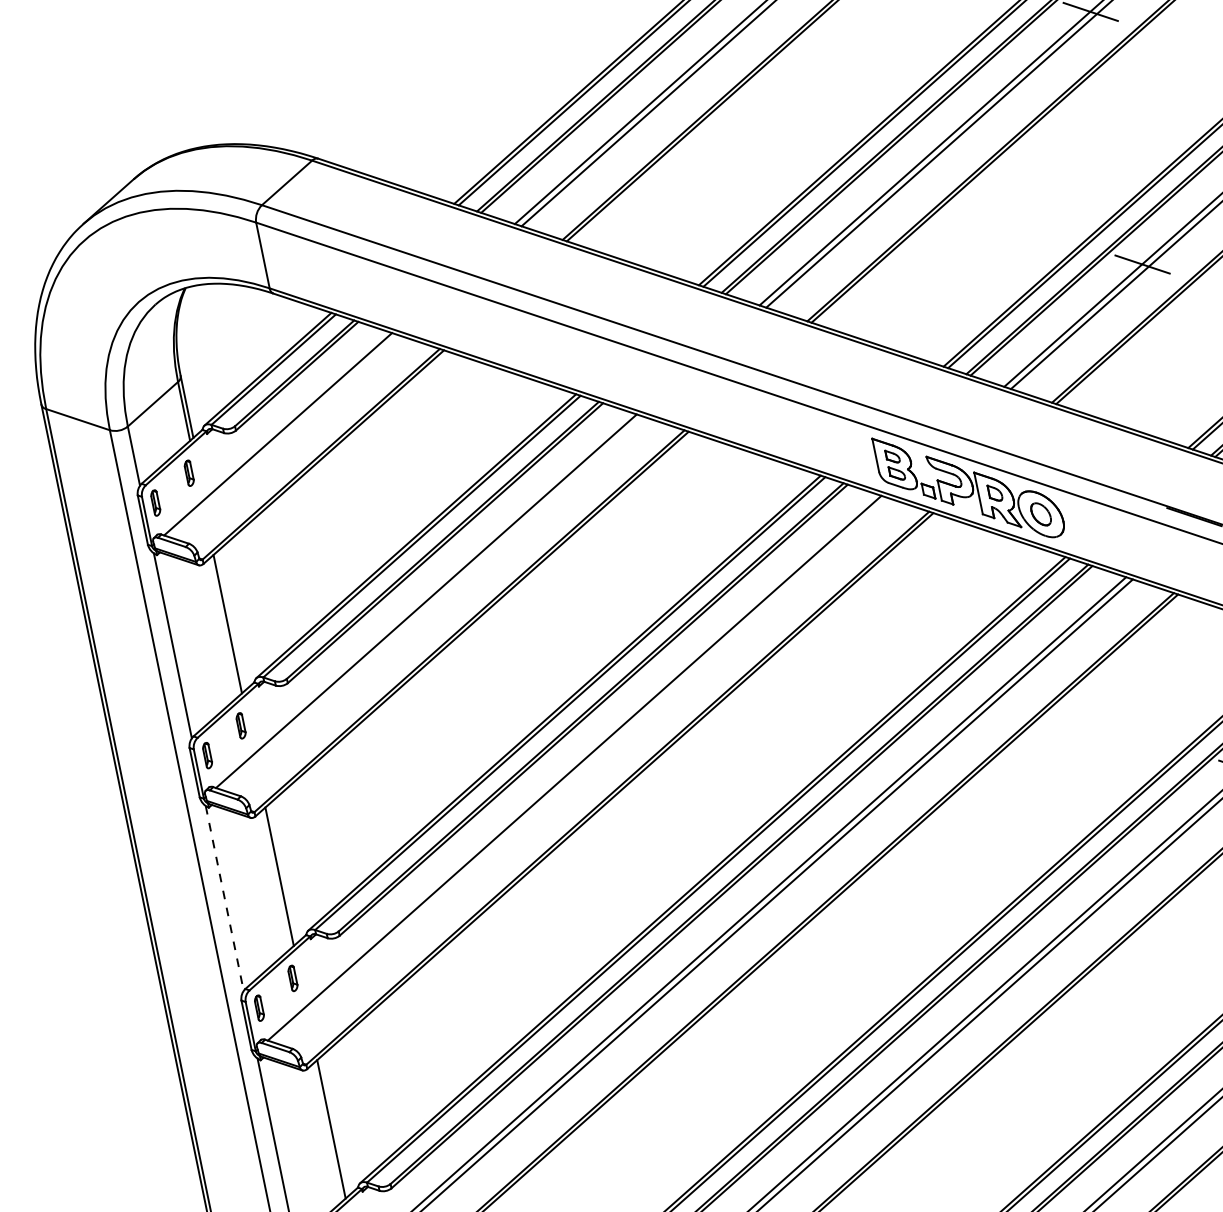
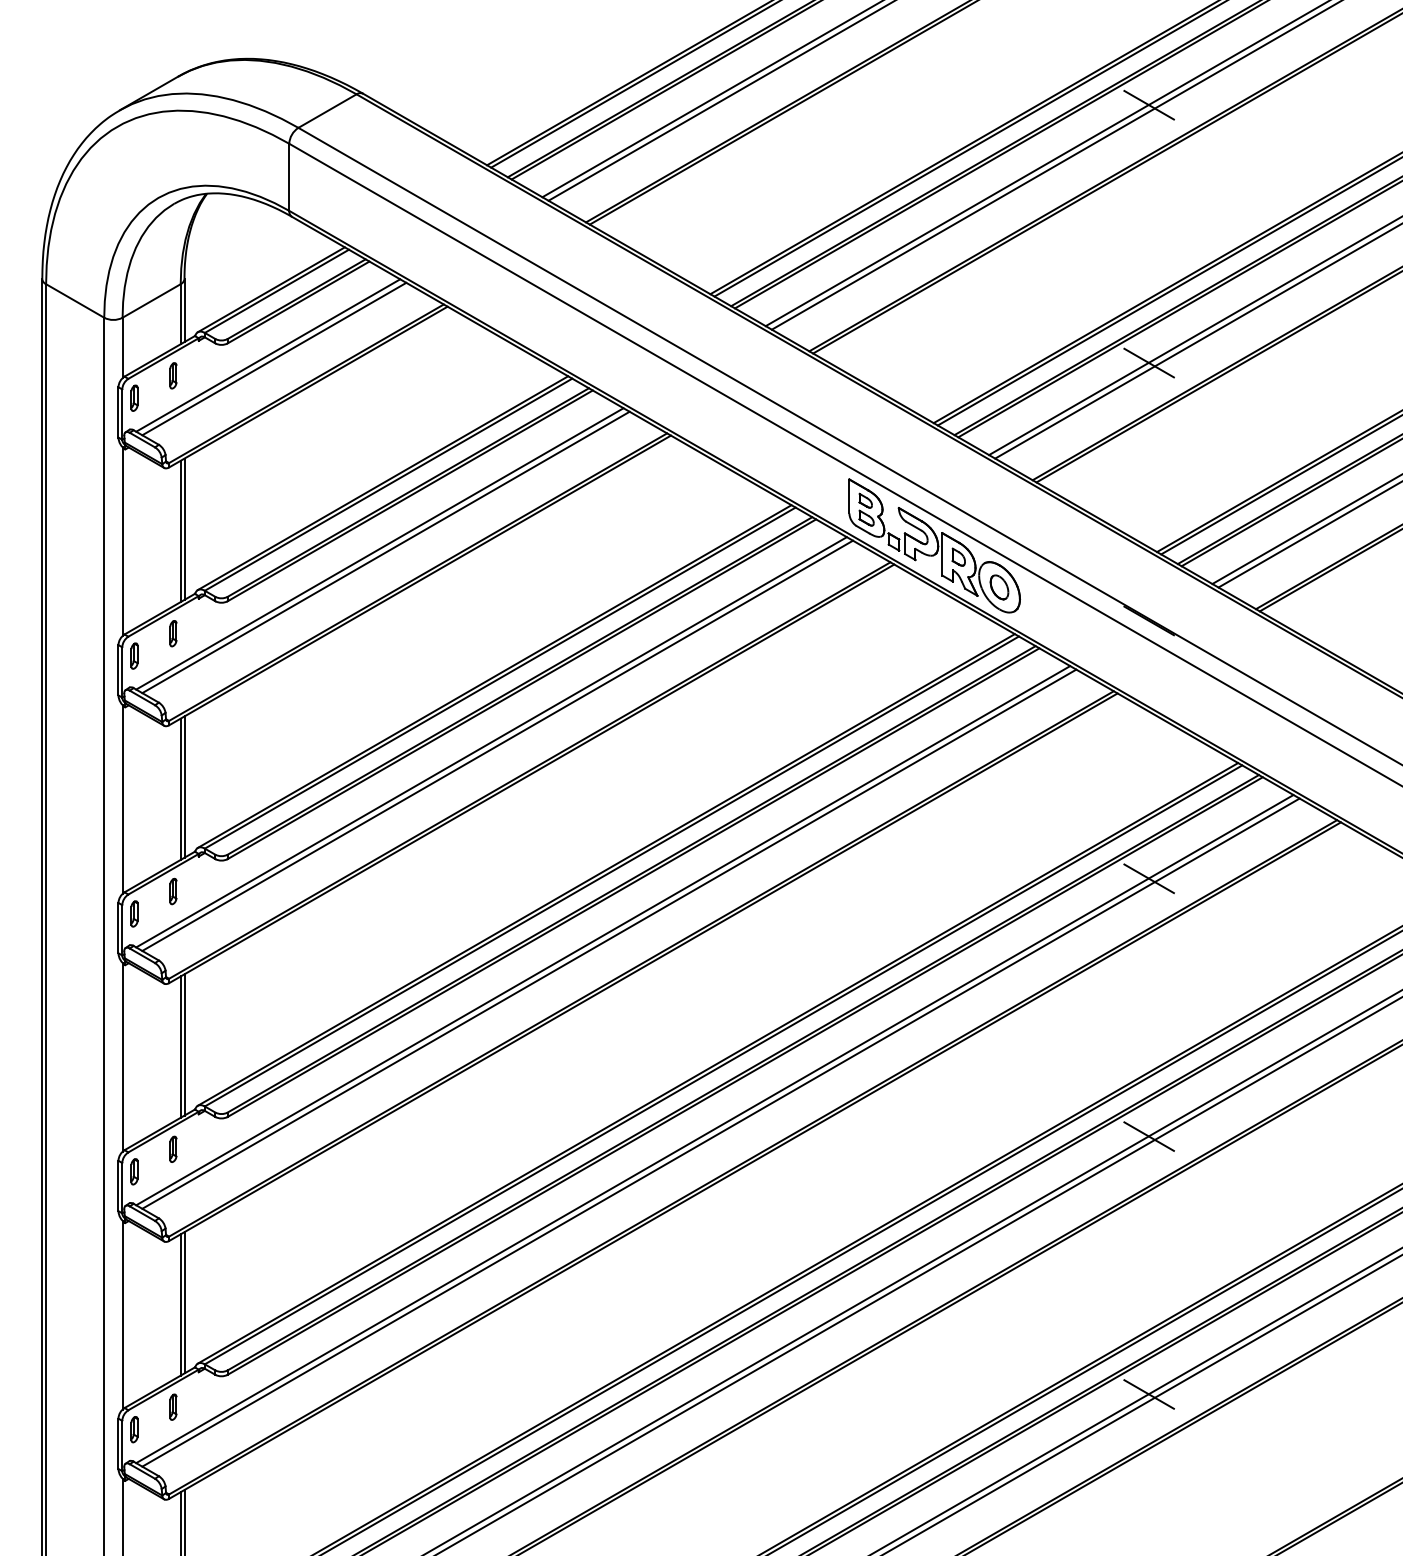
line: (284, 435) -> (274, 358), added
line: (432, 603) -> (385, 552), added
line: (230, 620) -> (184, 528), added
line: (581, 770) -> (497, 745), added
line: (282, 873) -> (184, 786), added
line: (224, 898) -> (122, 799), dashed -> solid
line: (334, 1126) -> (184, 1044), added

